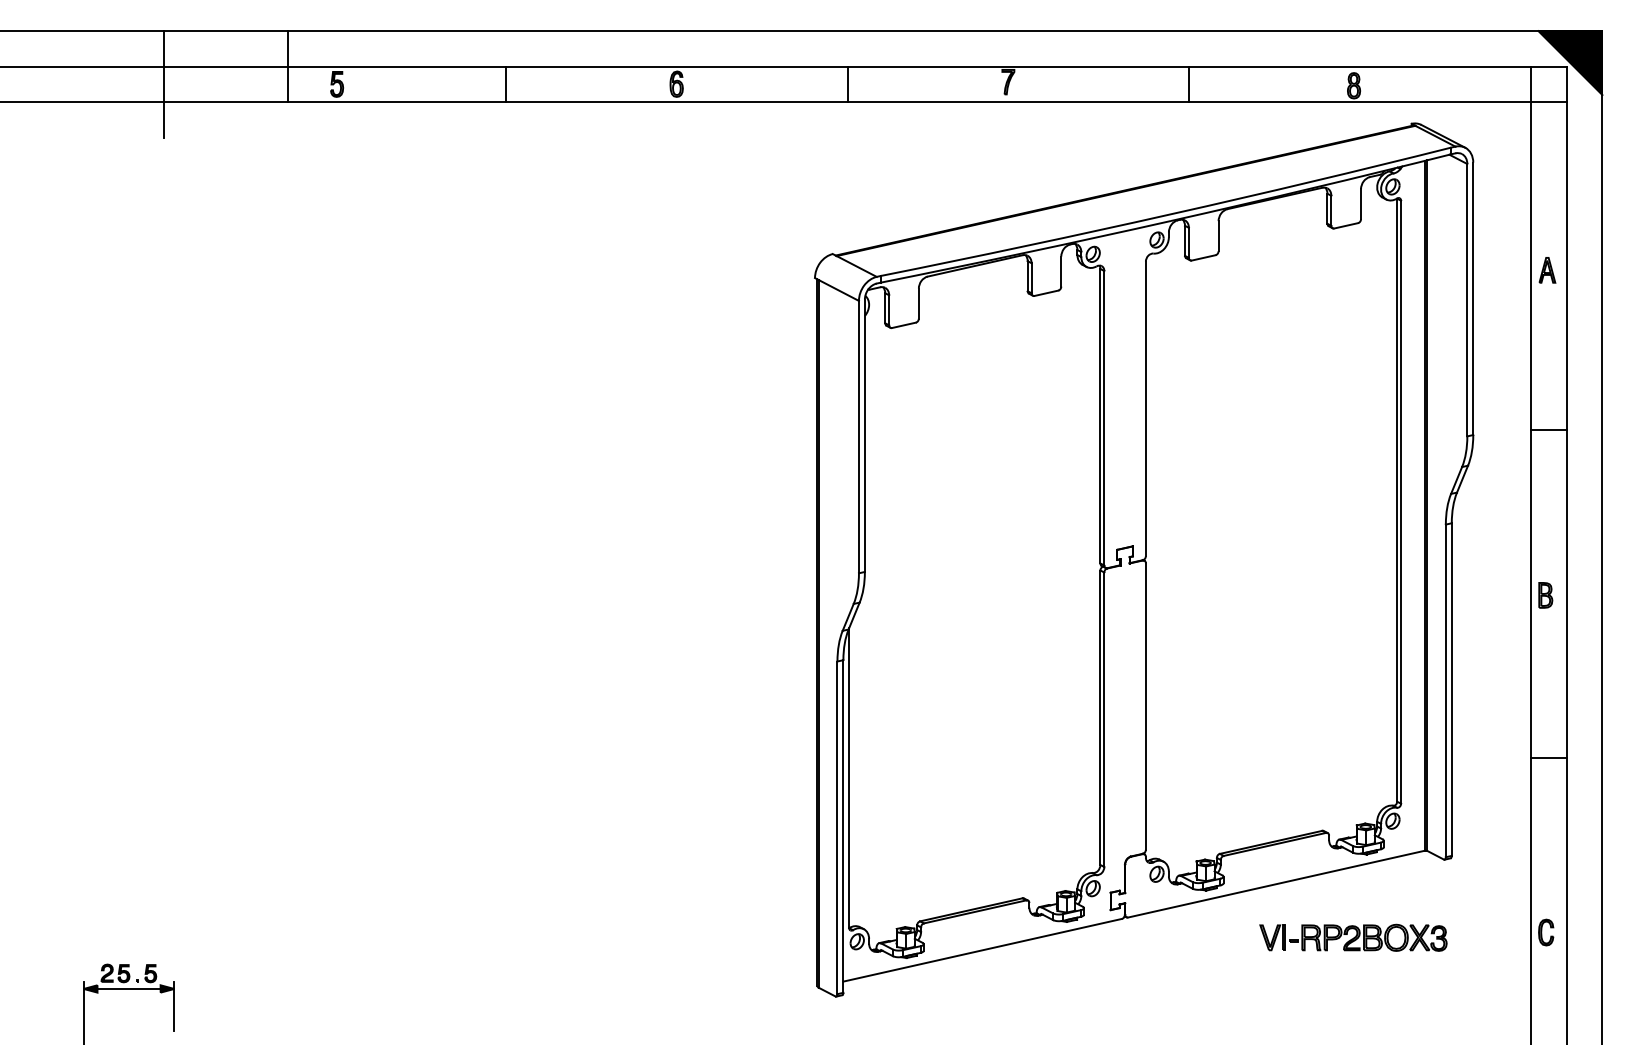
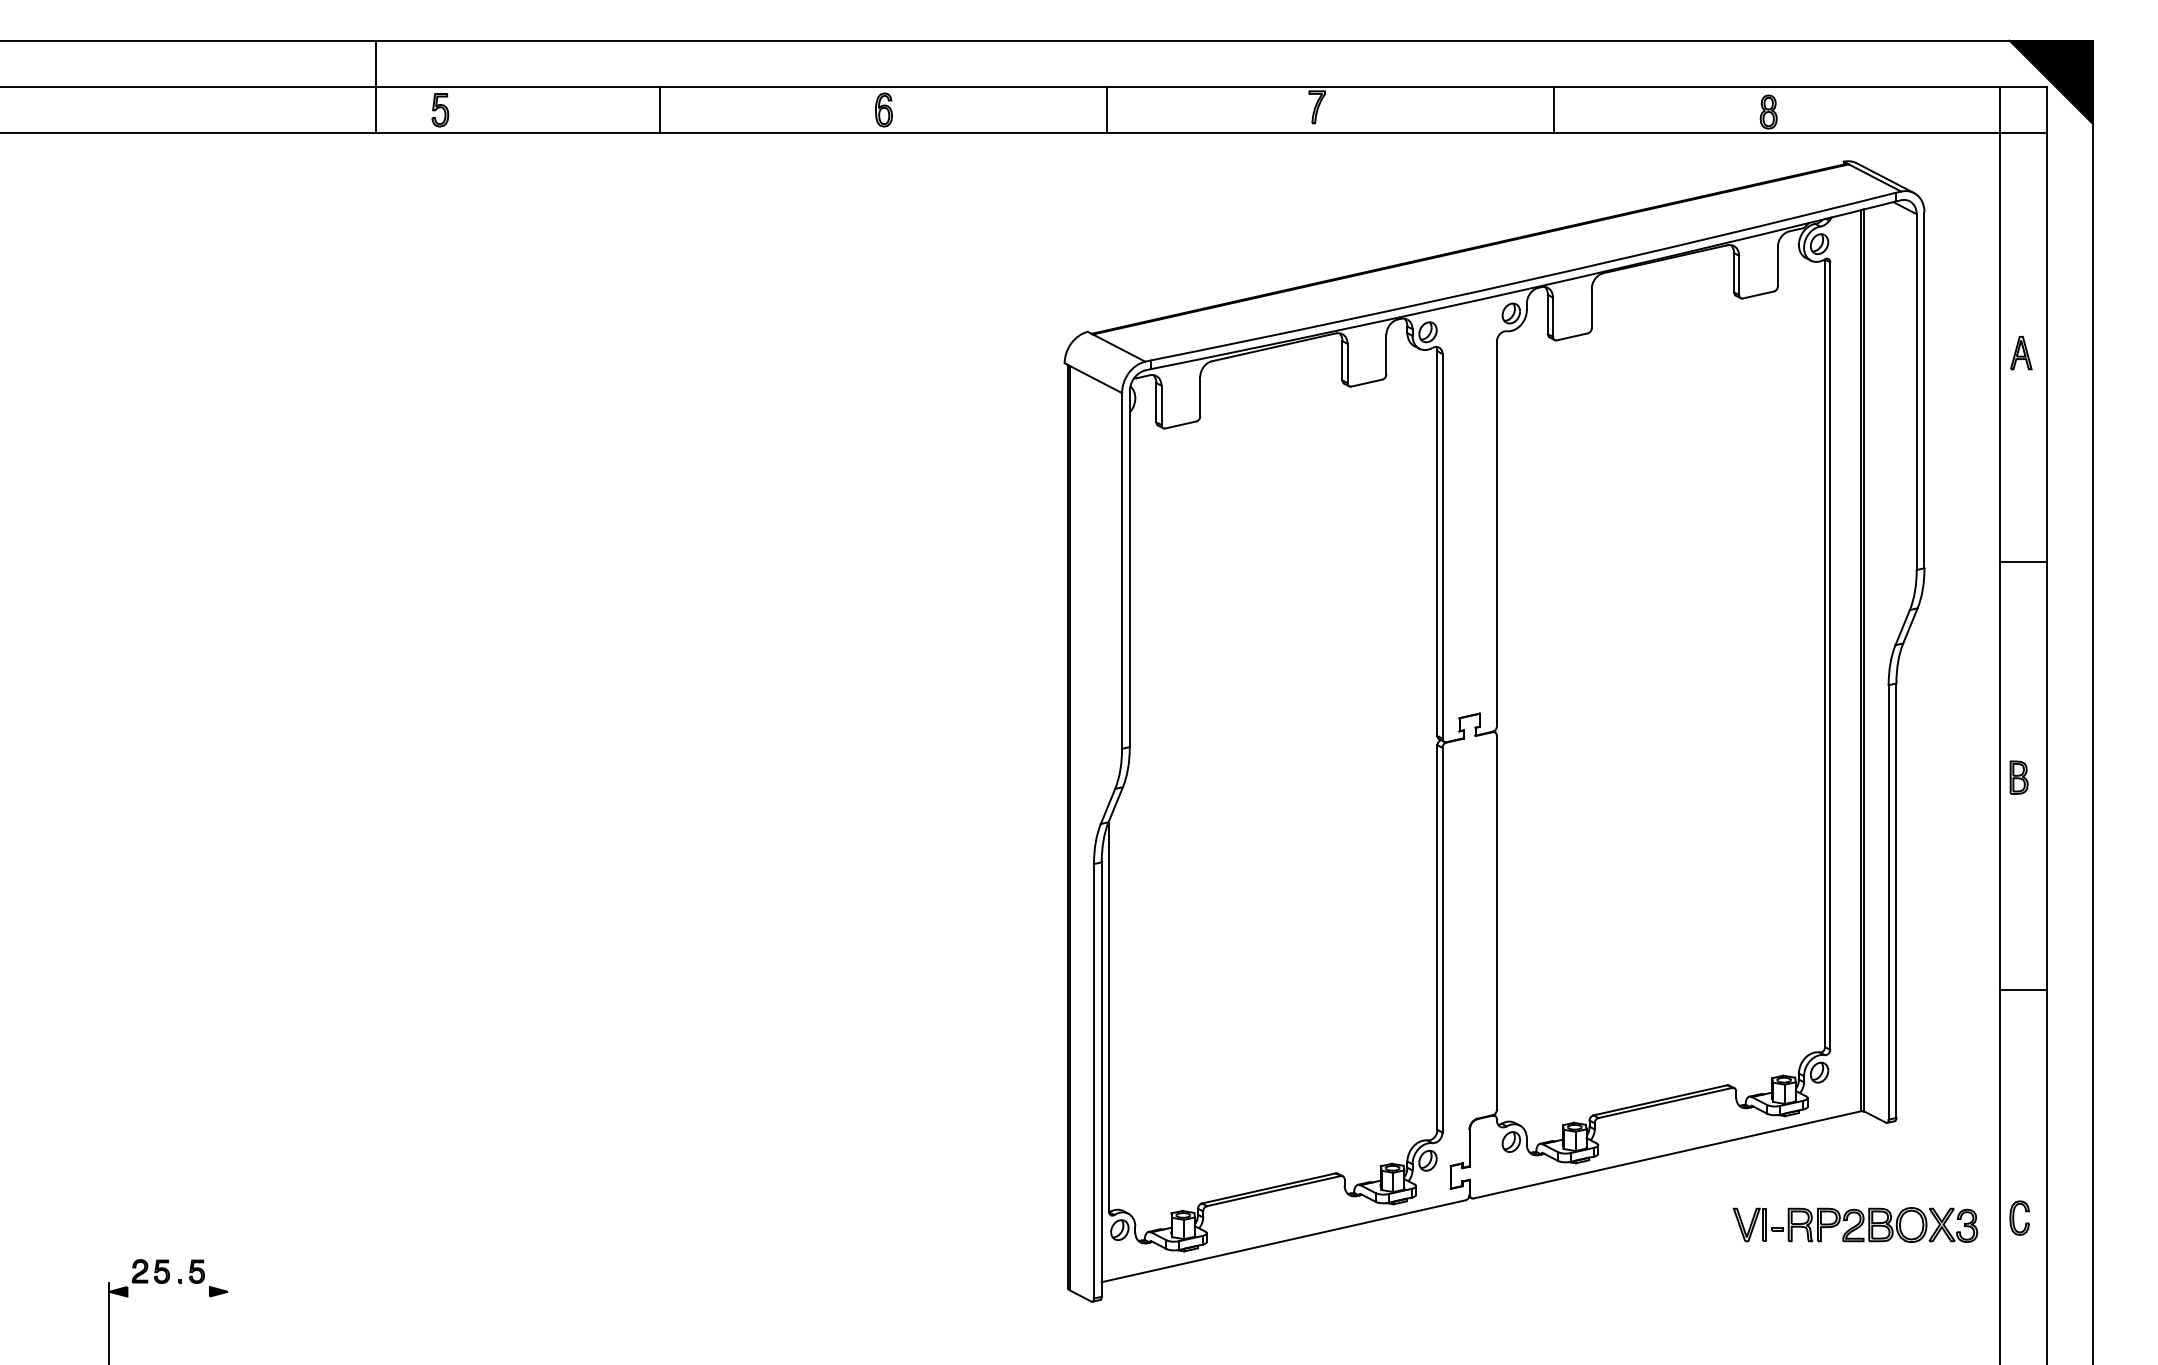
line: (163, 84) -> (213, 110), removed
part: (1353, 937) -> (1855, 1224), moved
line: (128, 988) -> (167, 1291), removed
line: (174, 1006) -> (228, 1314), removed

